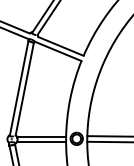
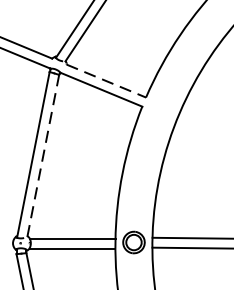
line: (60, 46) -> (105, 81), solid -> dashed
line: (24, 88) -> (42, 154), solid -> dashed

